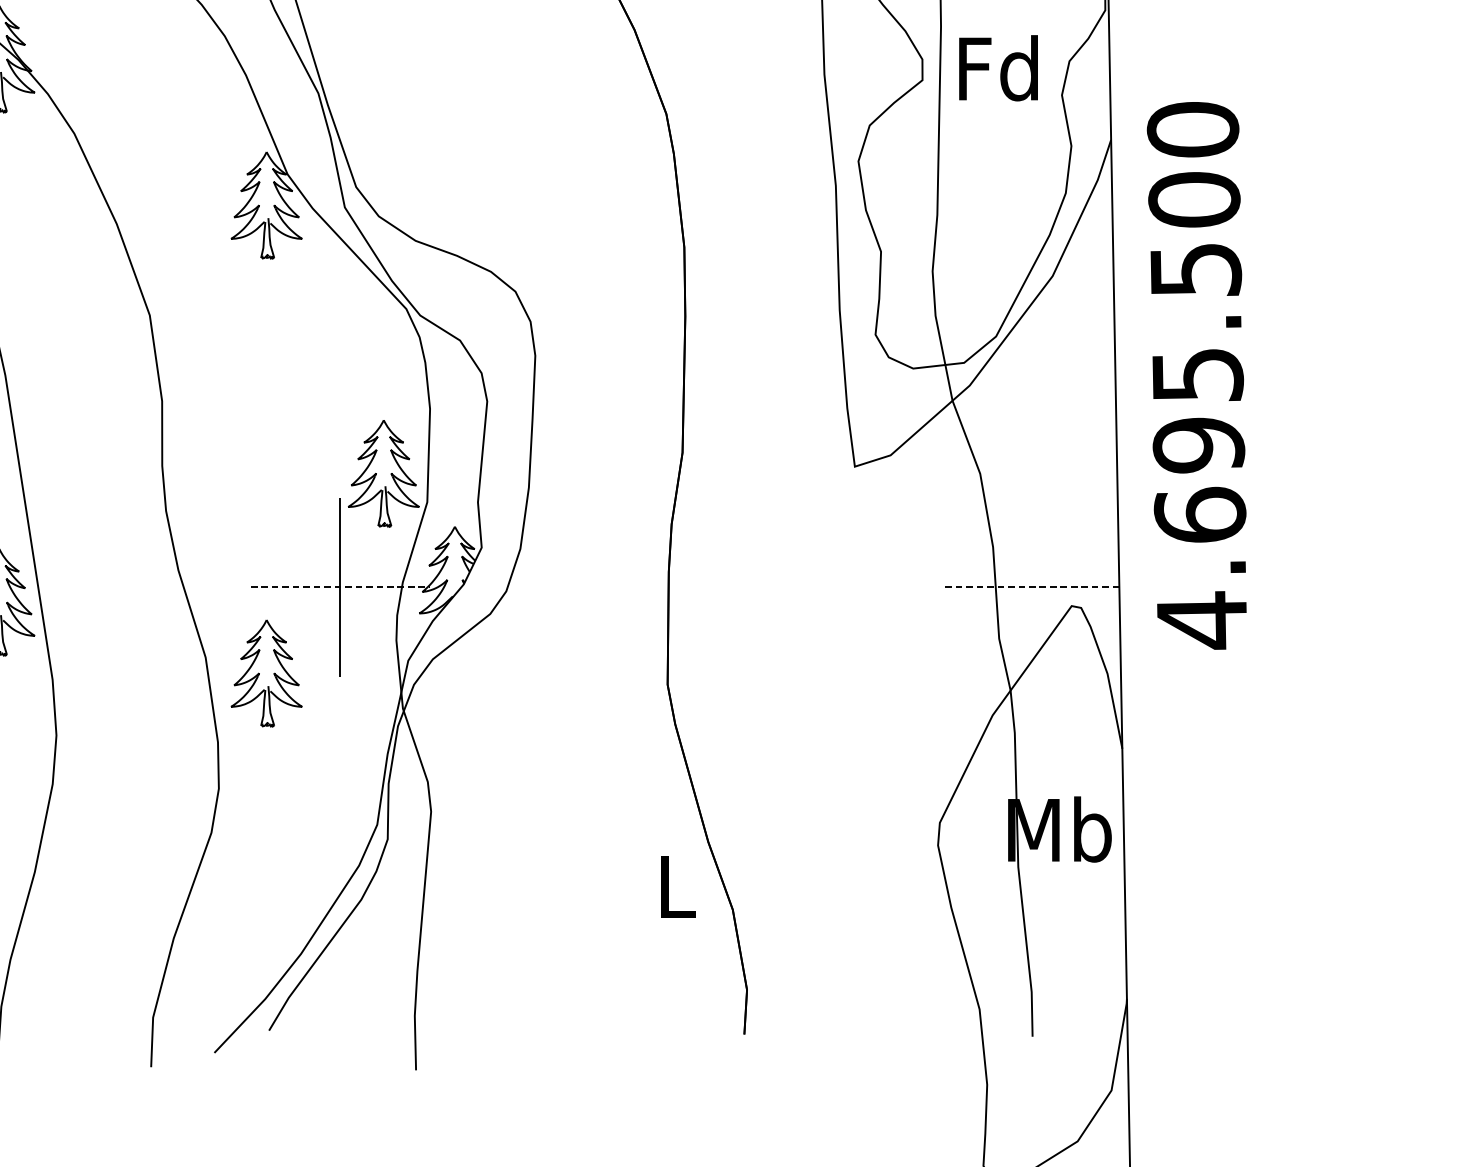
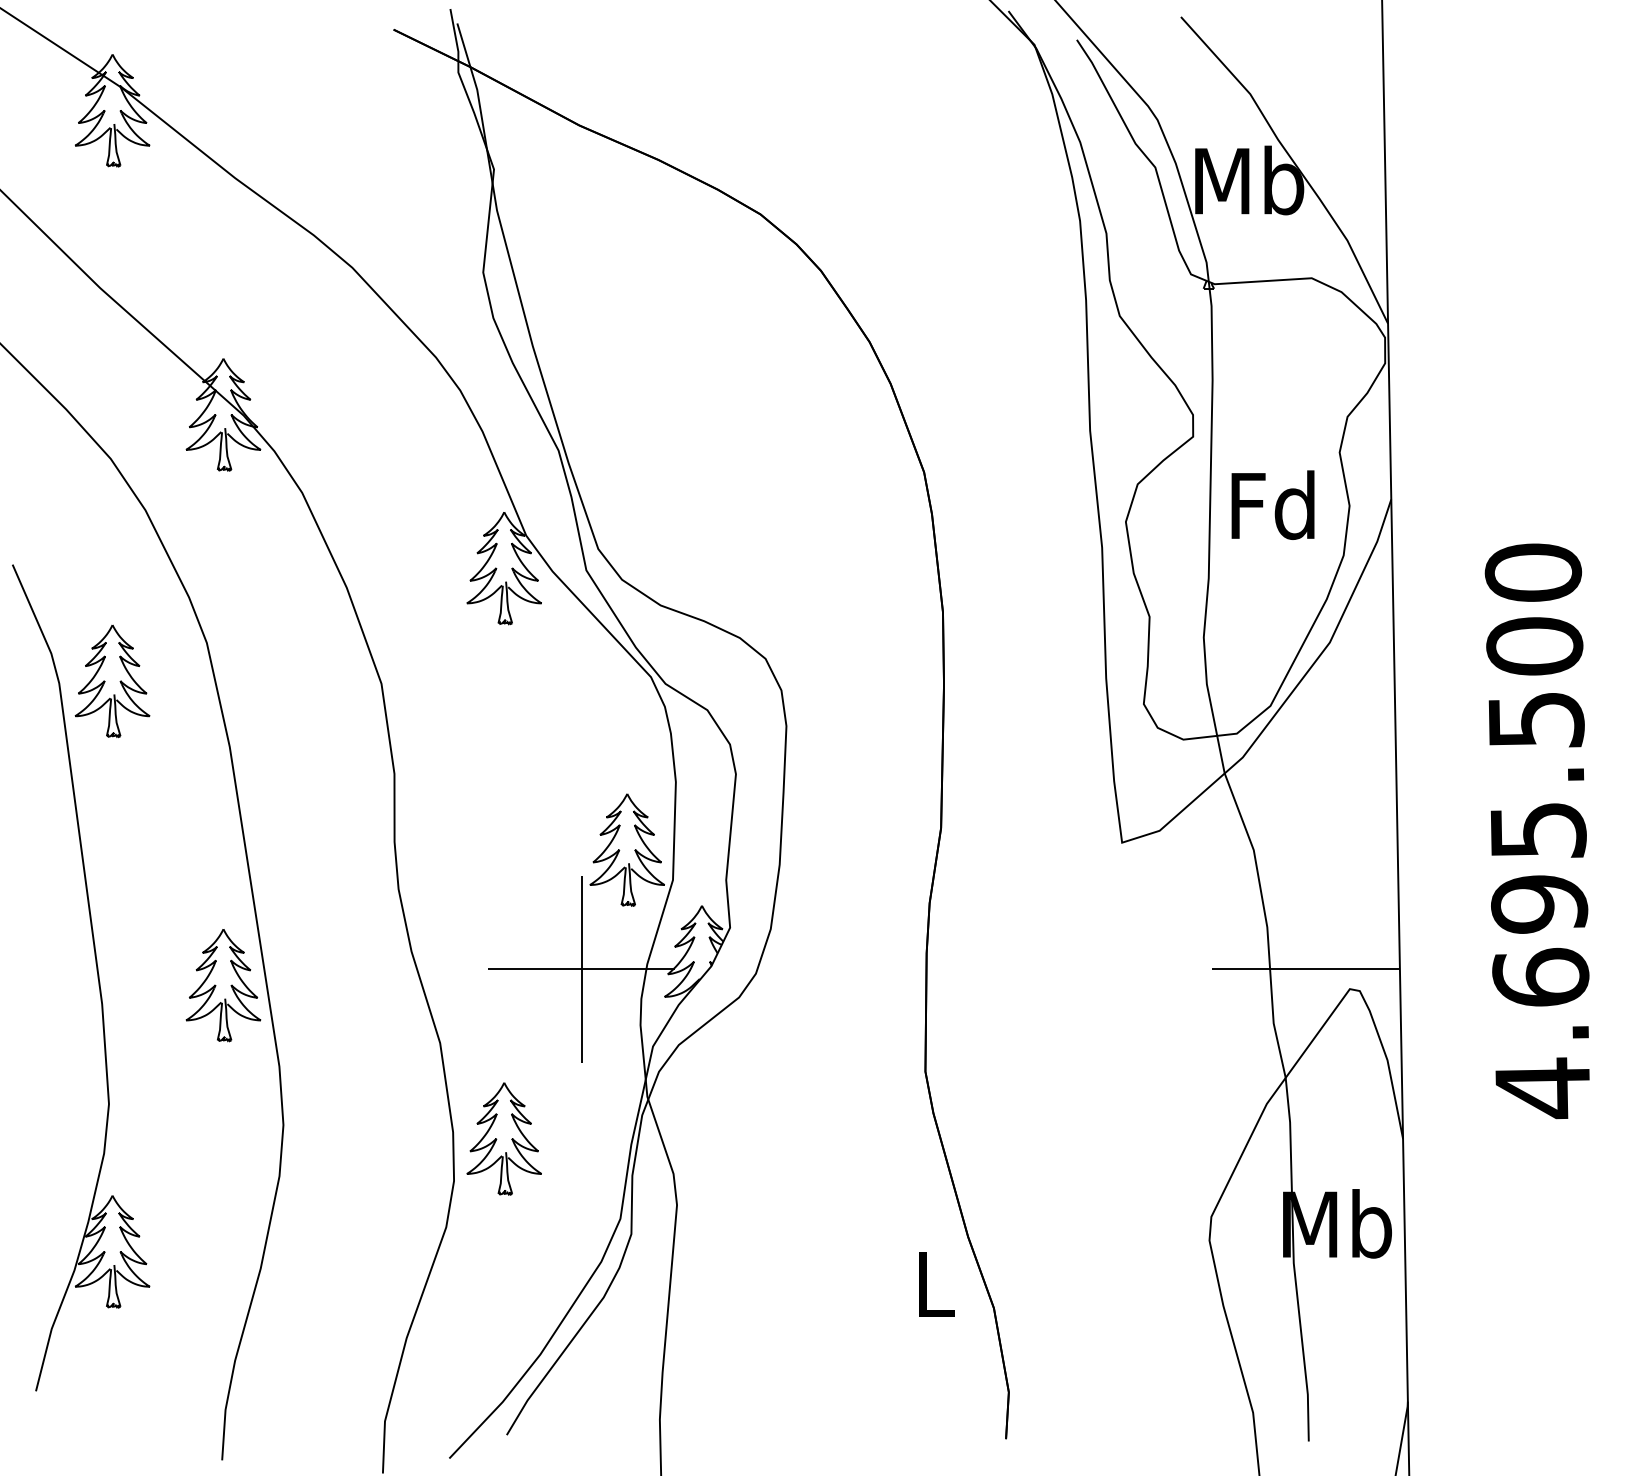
text: (998, 67) -> (1272, 504), moved
text: (1196, 376) -> (1536, 831), moved
line: (340, 587) -> (581, 969), dashed -> solid
line: (1030, 587) -> (1306, 969), dashed -> solid
part: (265, 673) -> (503, 1138), moved

